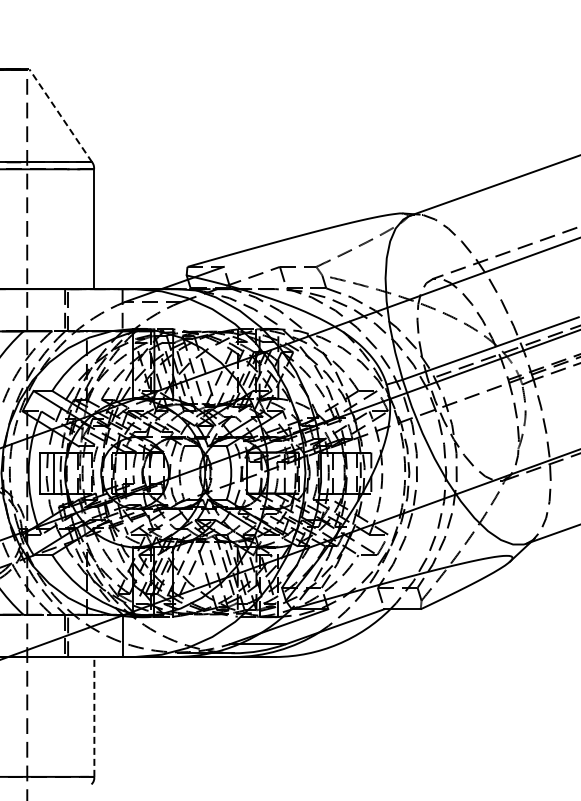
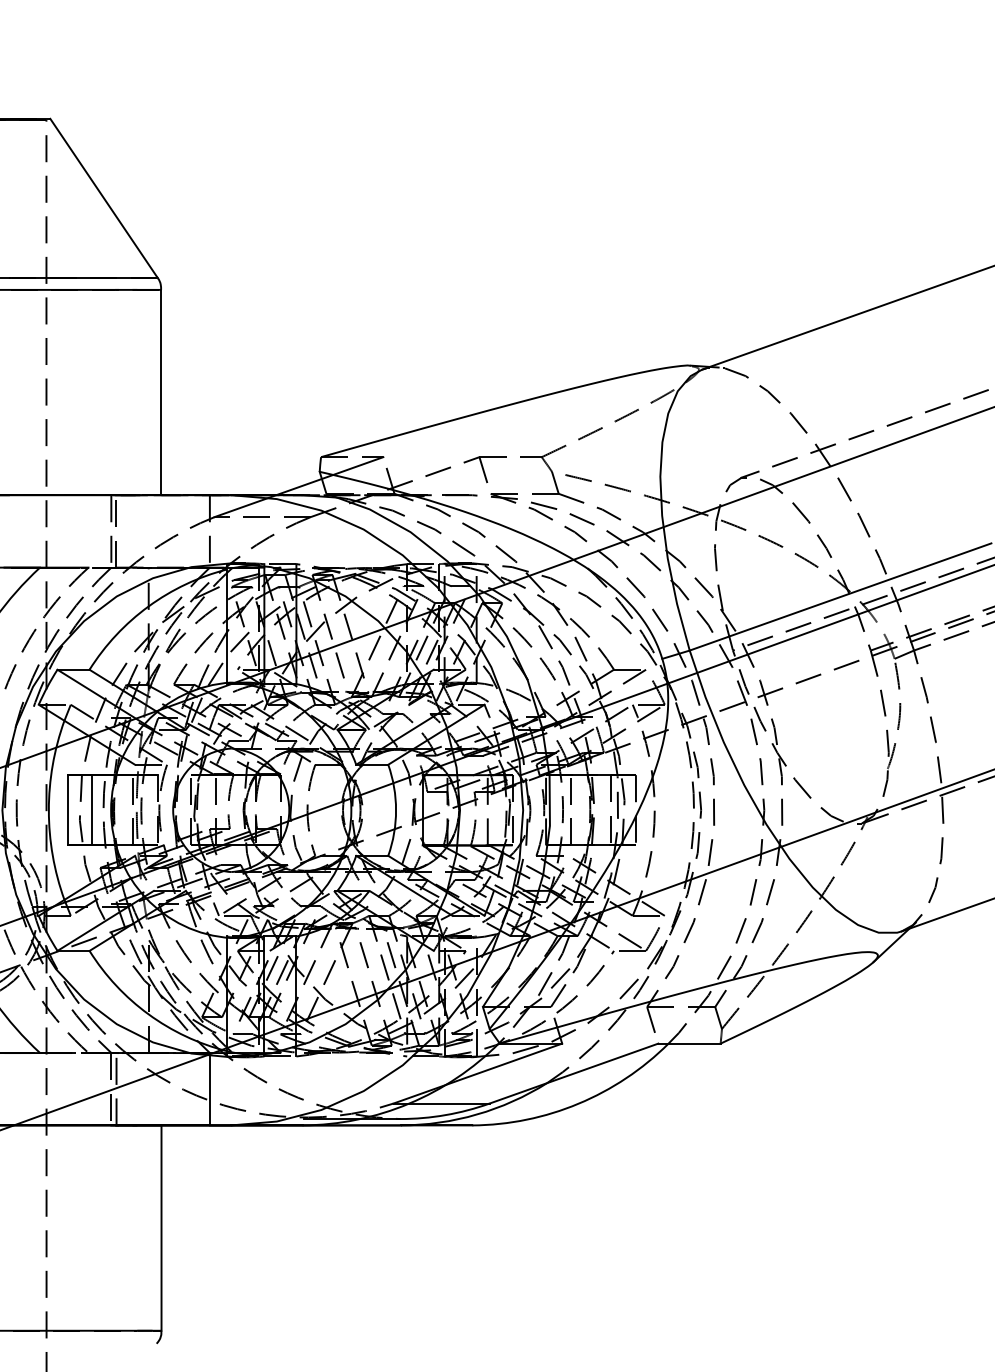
line: (60, 115) -> (103, 197), dashed -> solid
line: (94, 716) -> (161, 1227), dashed -> solid

